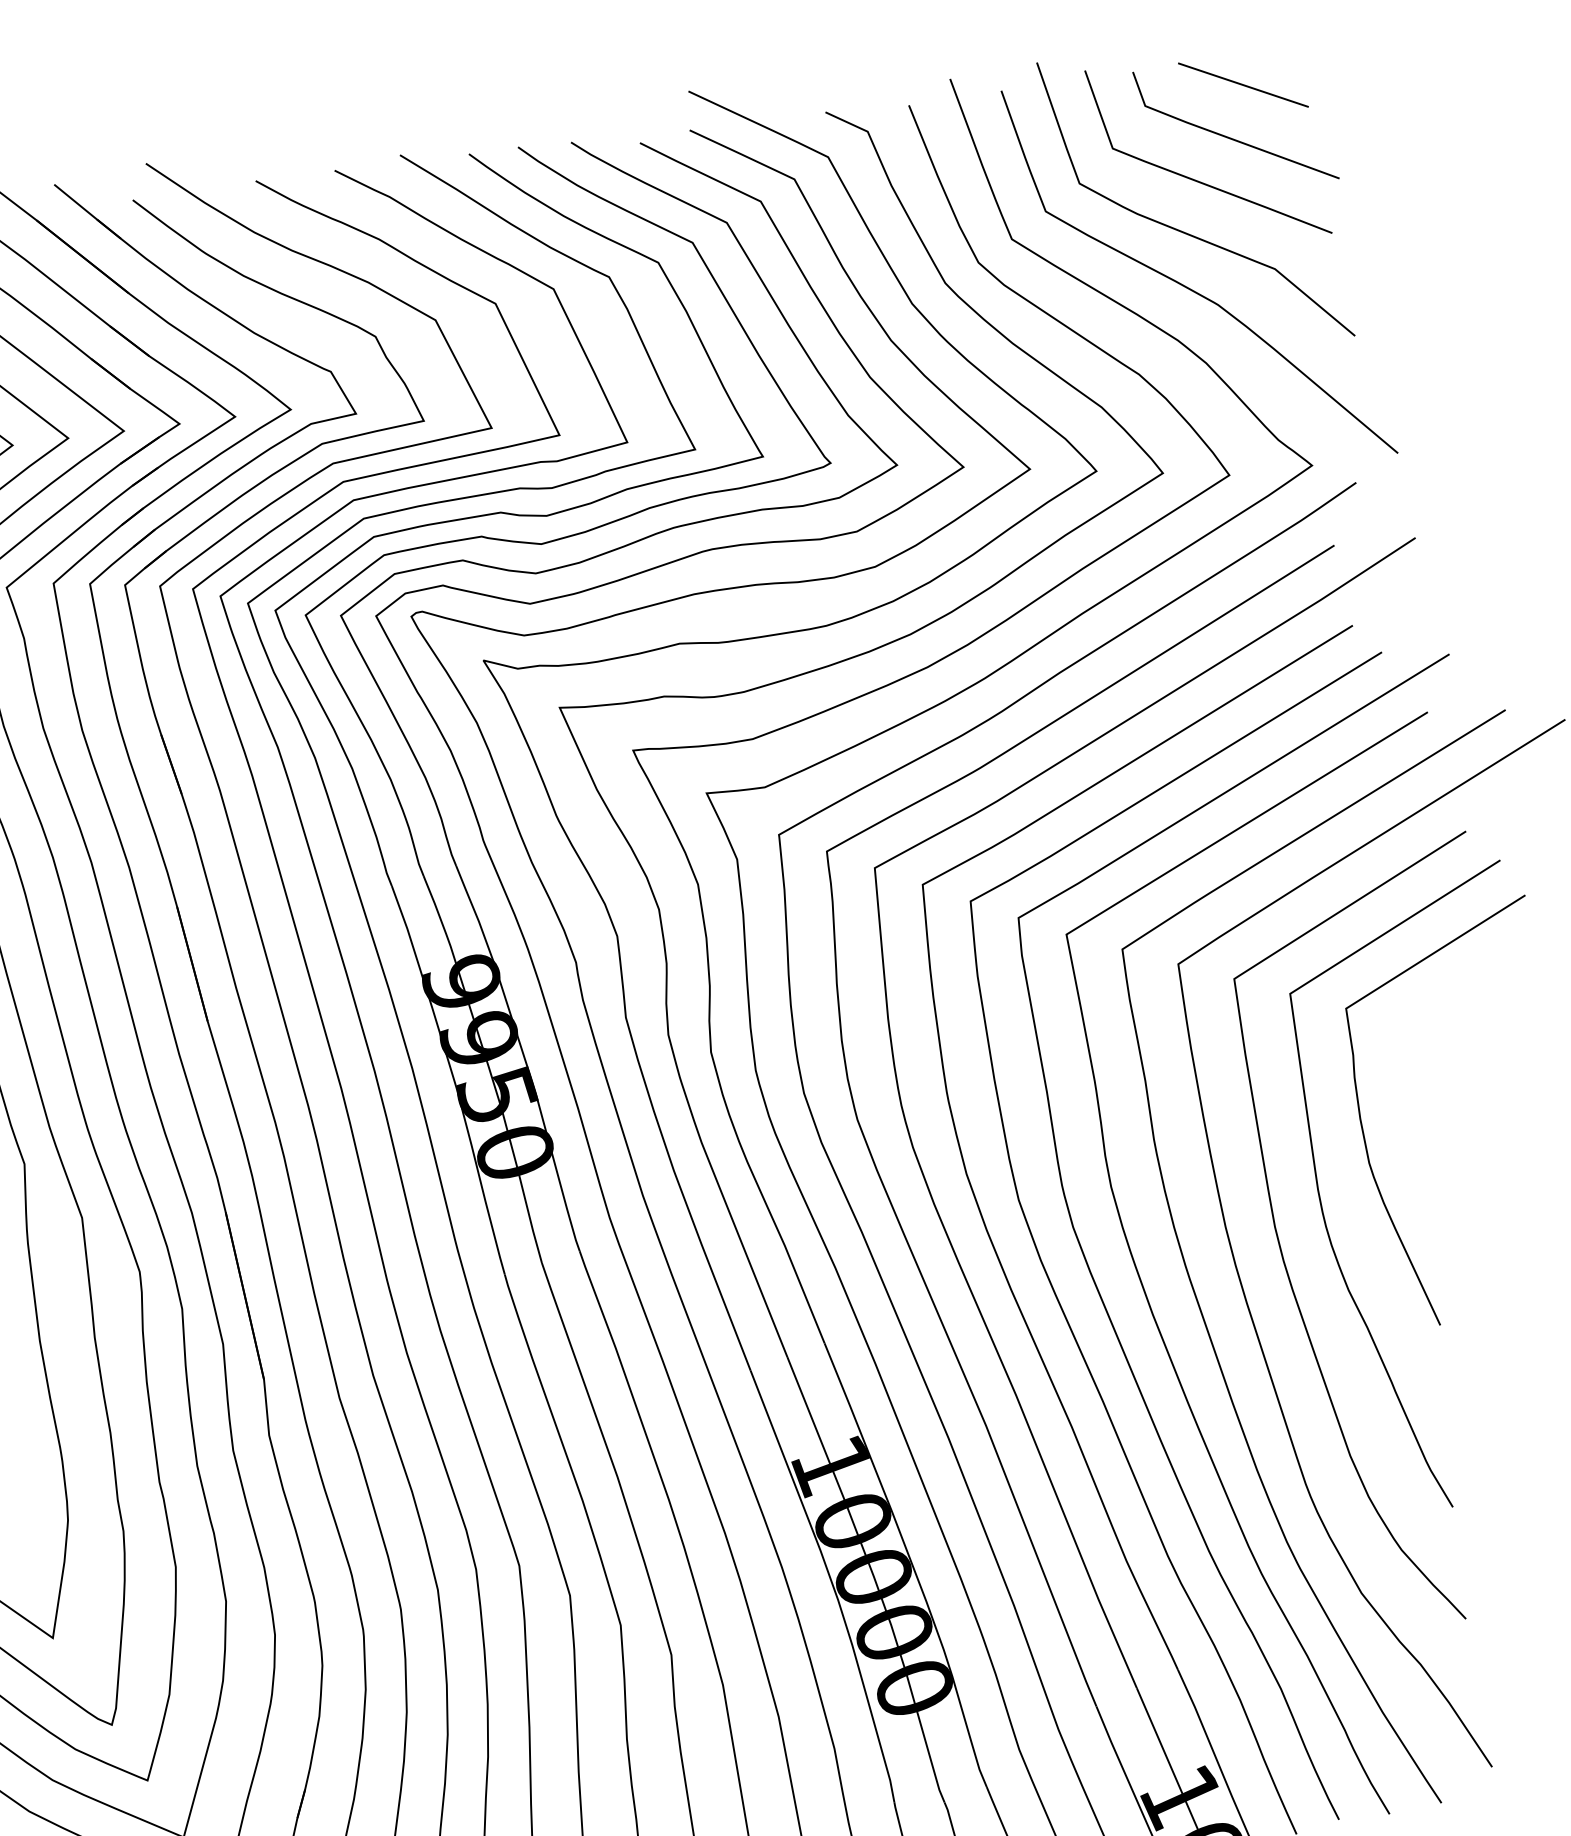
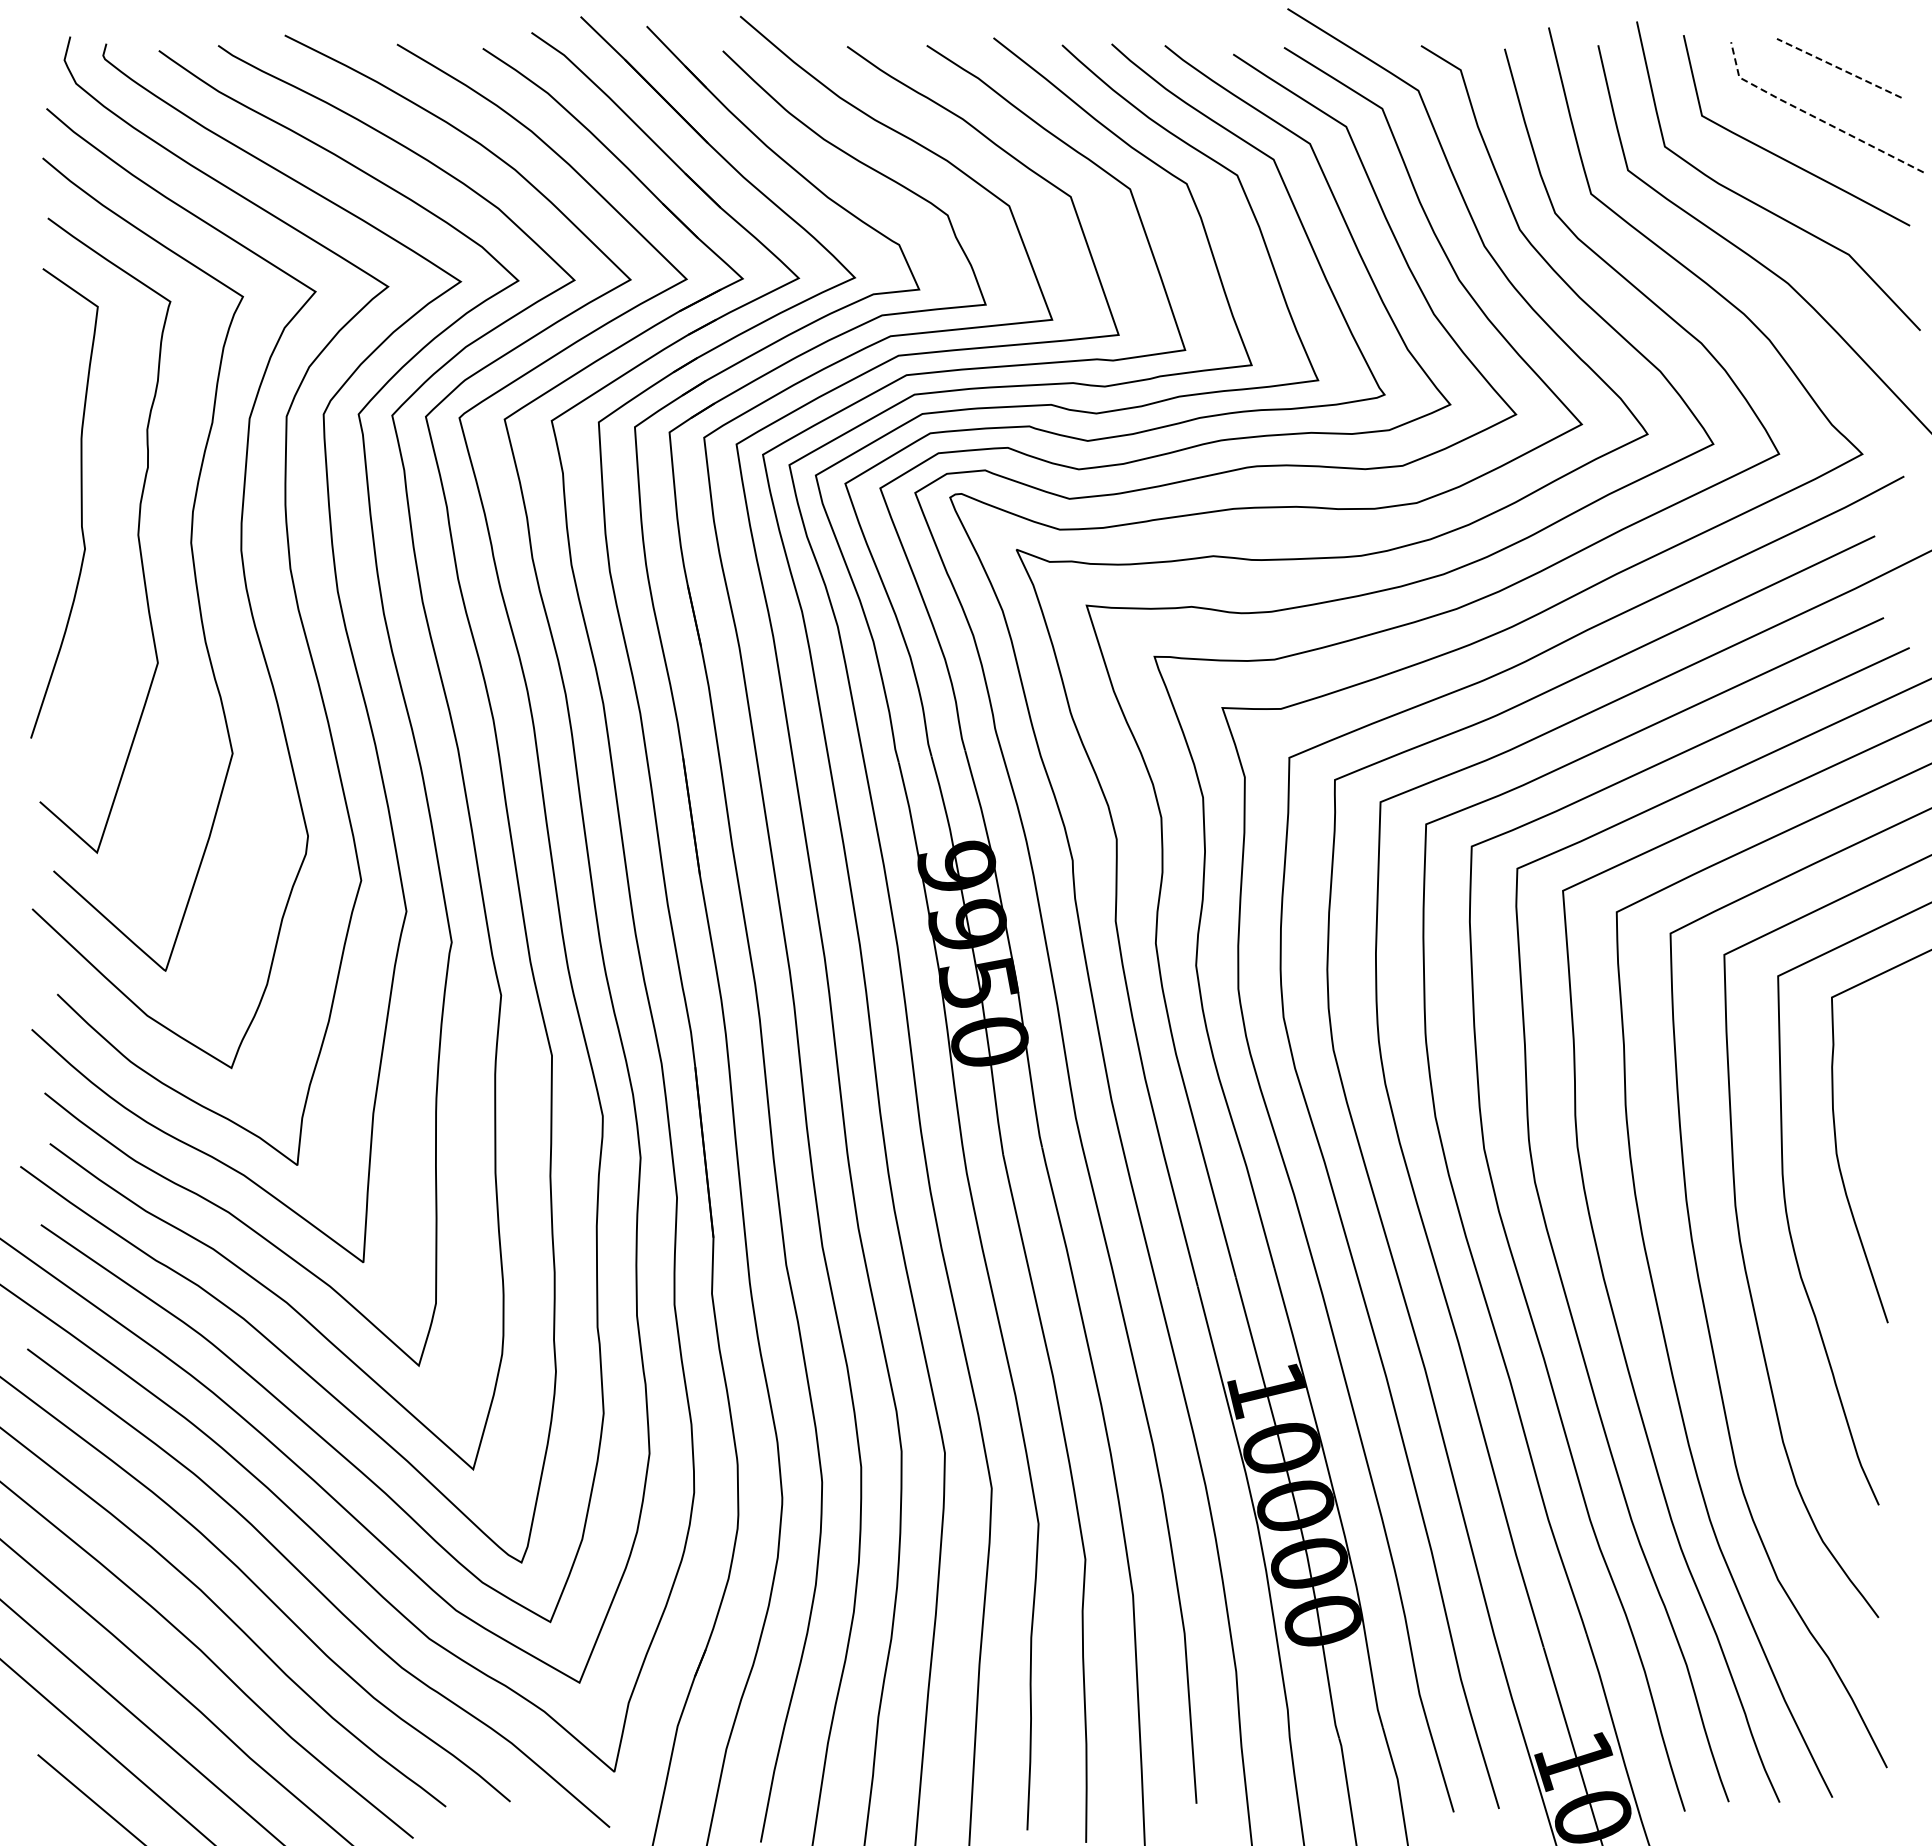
line: (1243, 85) -> (1839, 68), solid -> dashed
line: (1223, 136) -> (1813, 116), solid -> dashed

